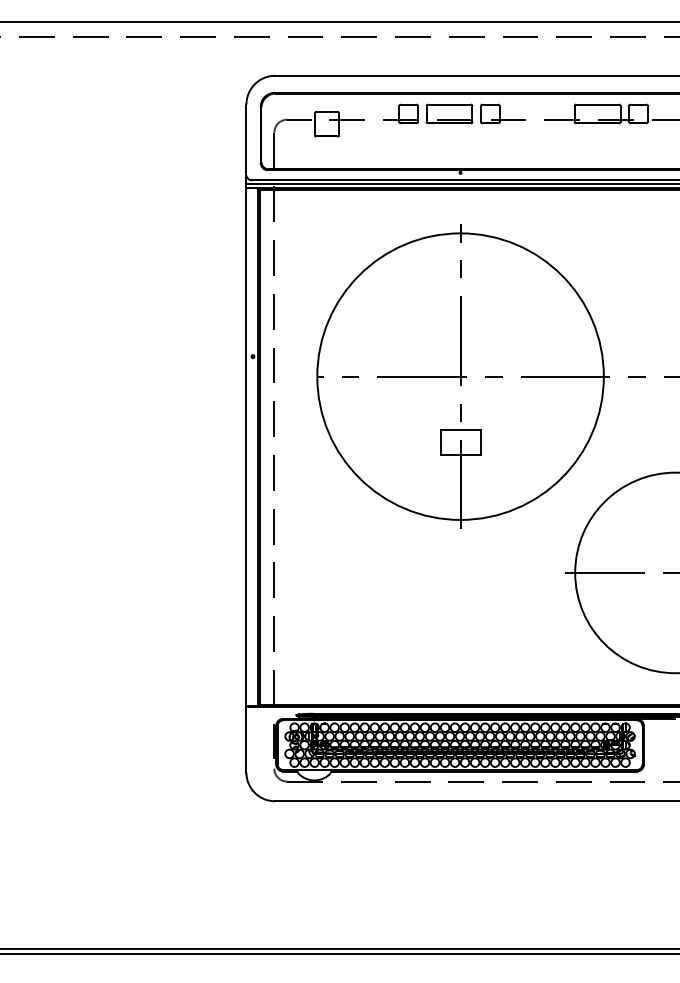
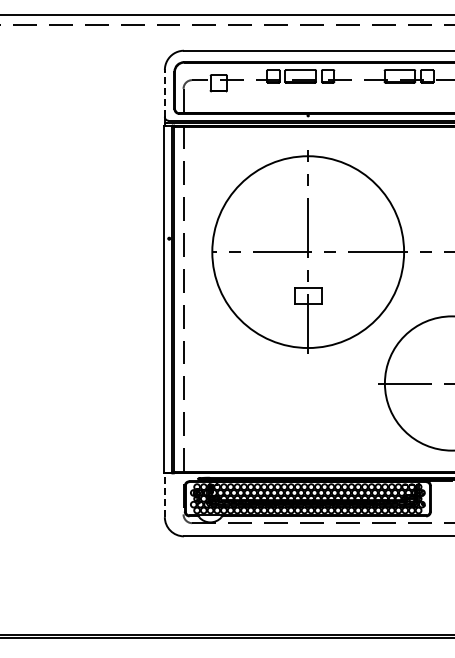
line: (245, 141) -> (164, 94), solid -> dashed
line: (245, 738) -> (164, 494), solid -> dashed

